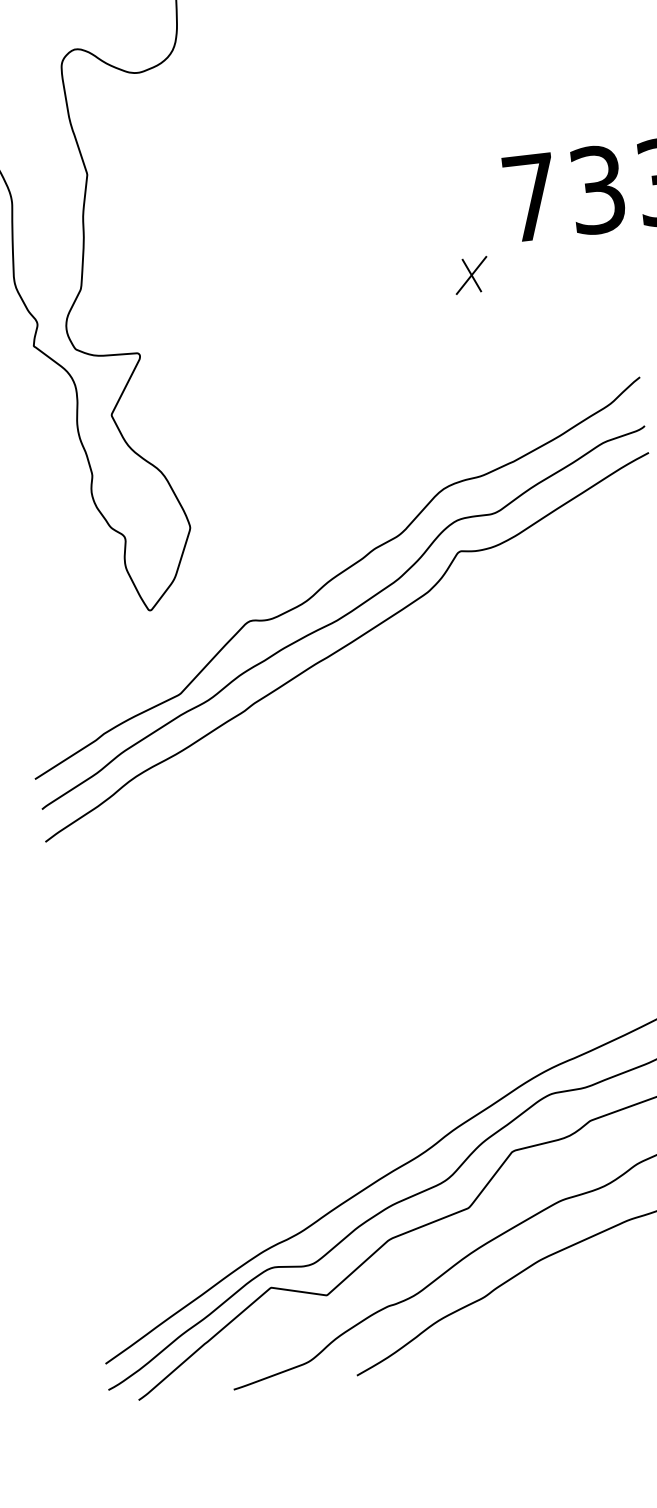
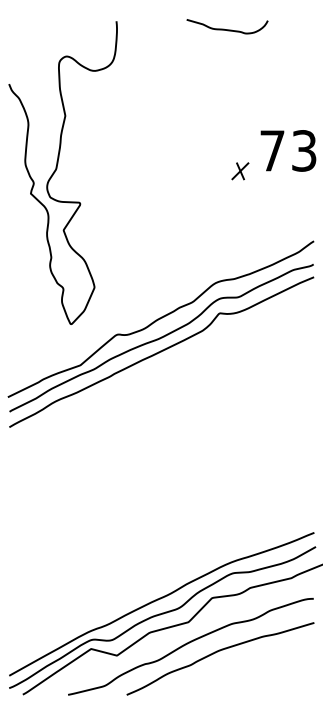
part: (471, 275) -> (240, 171), moved

